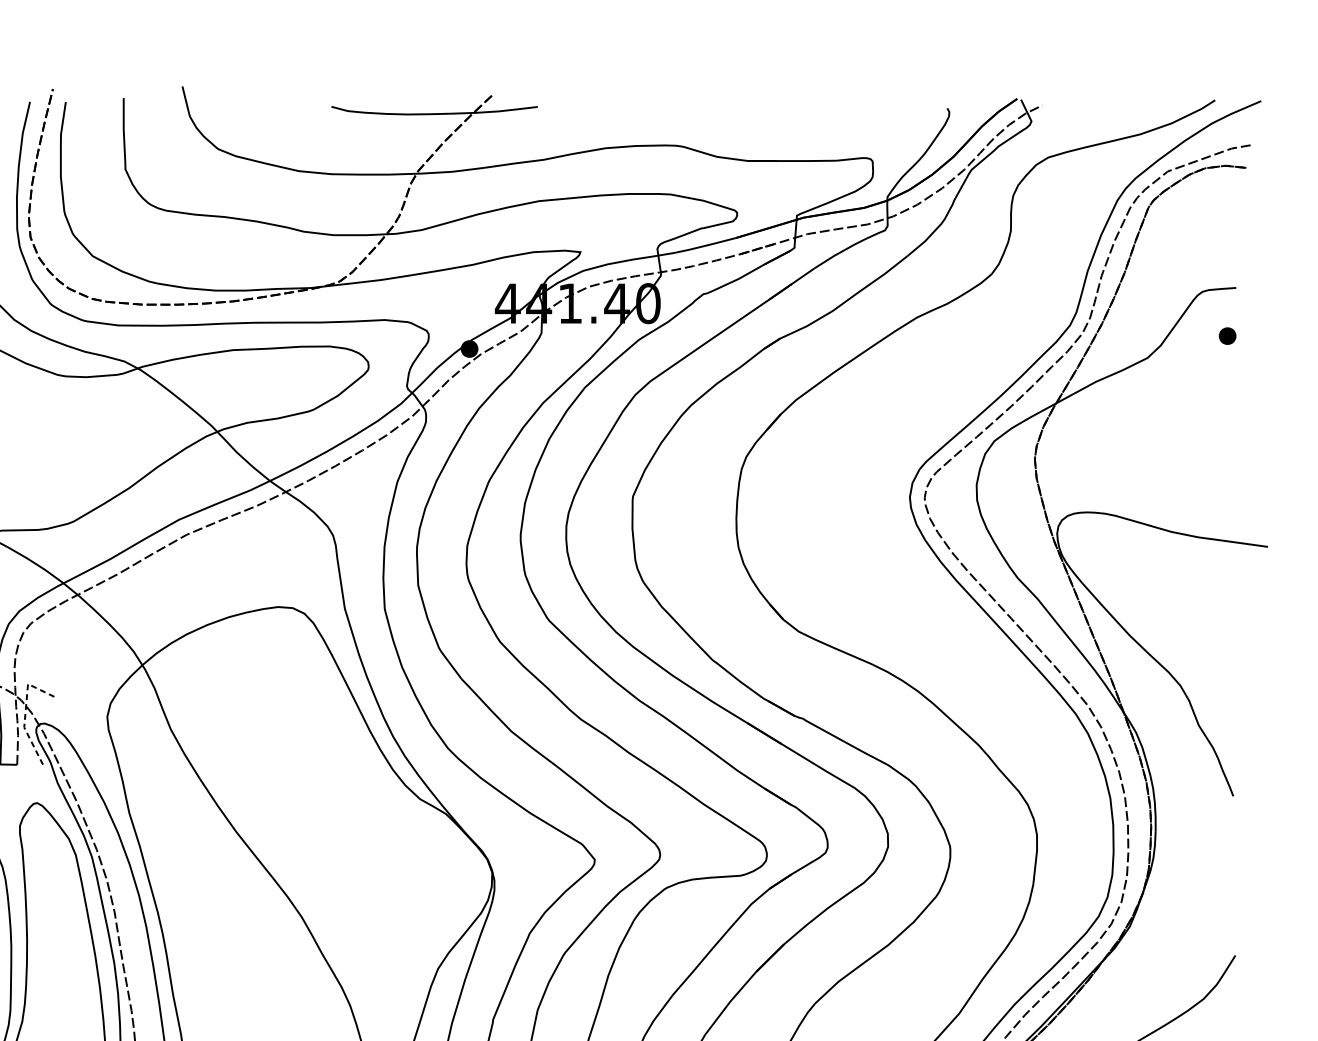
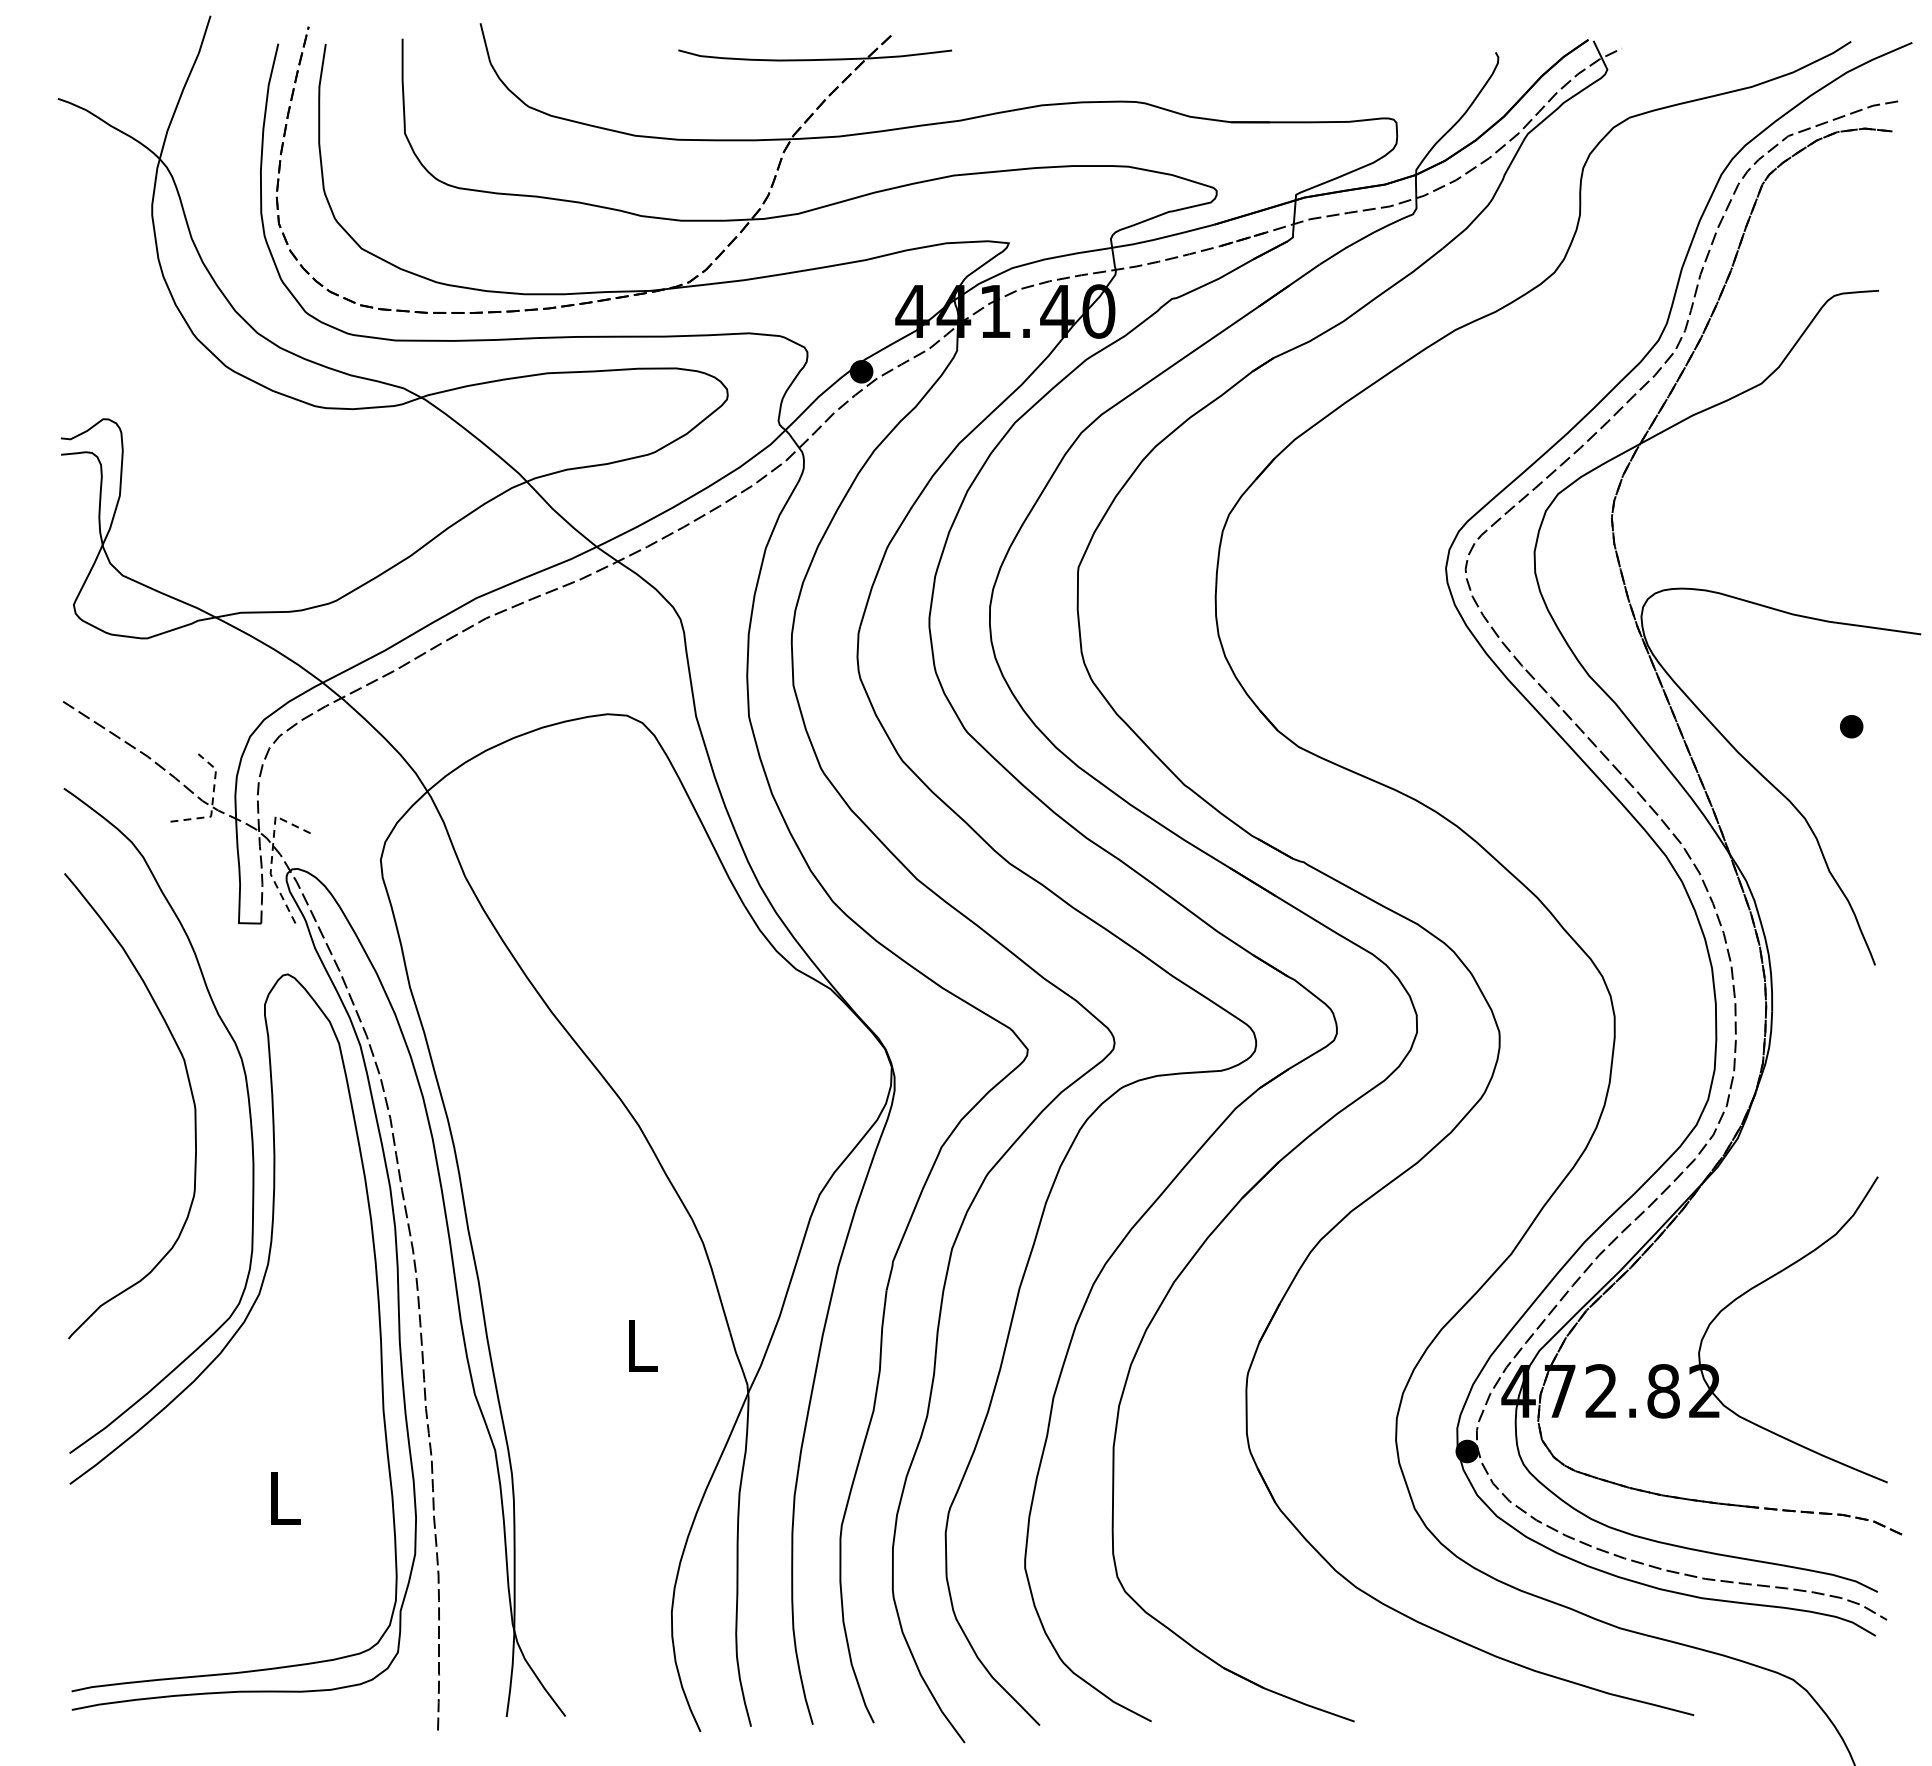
part: (1227, 335) -> (1851, 726), moved

